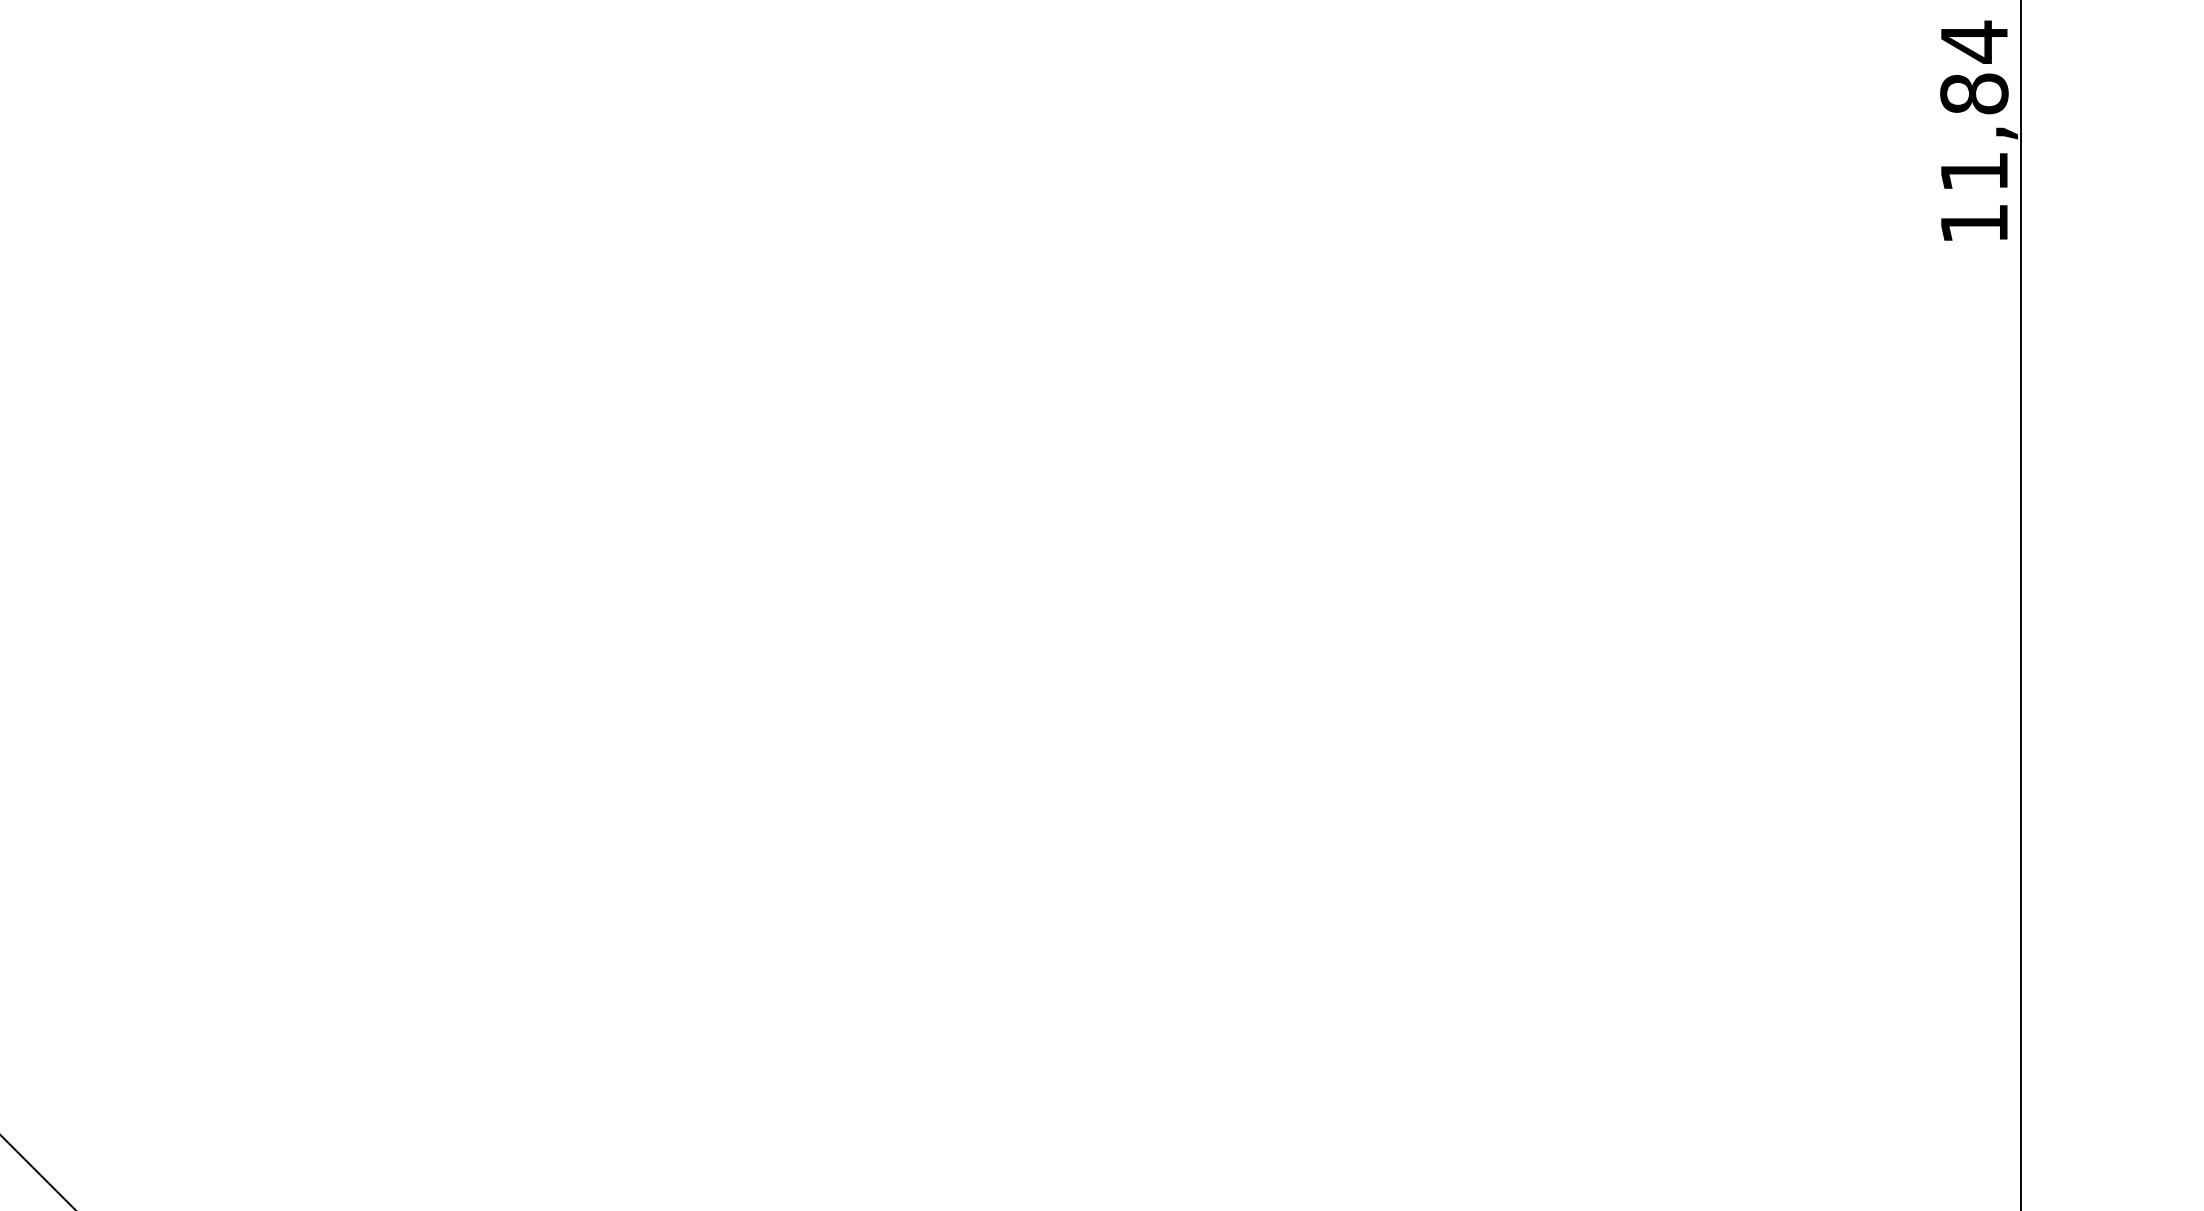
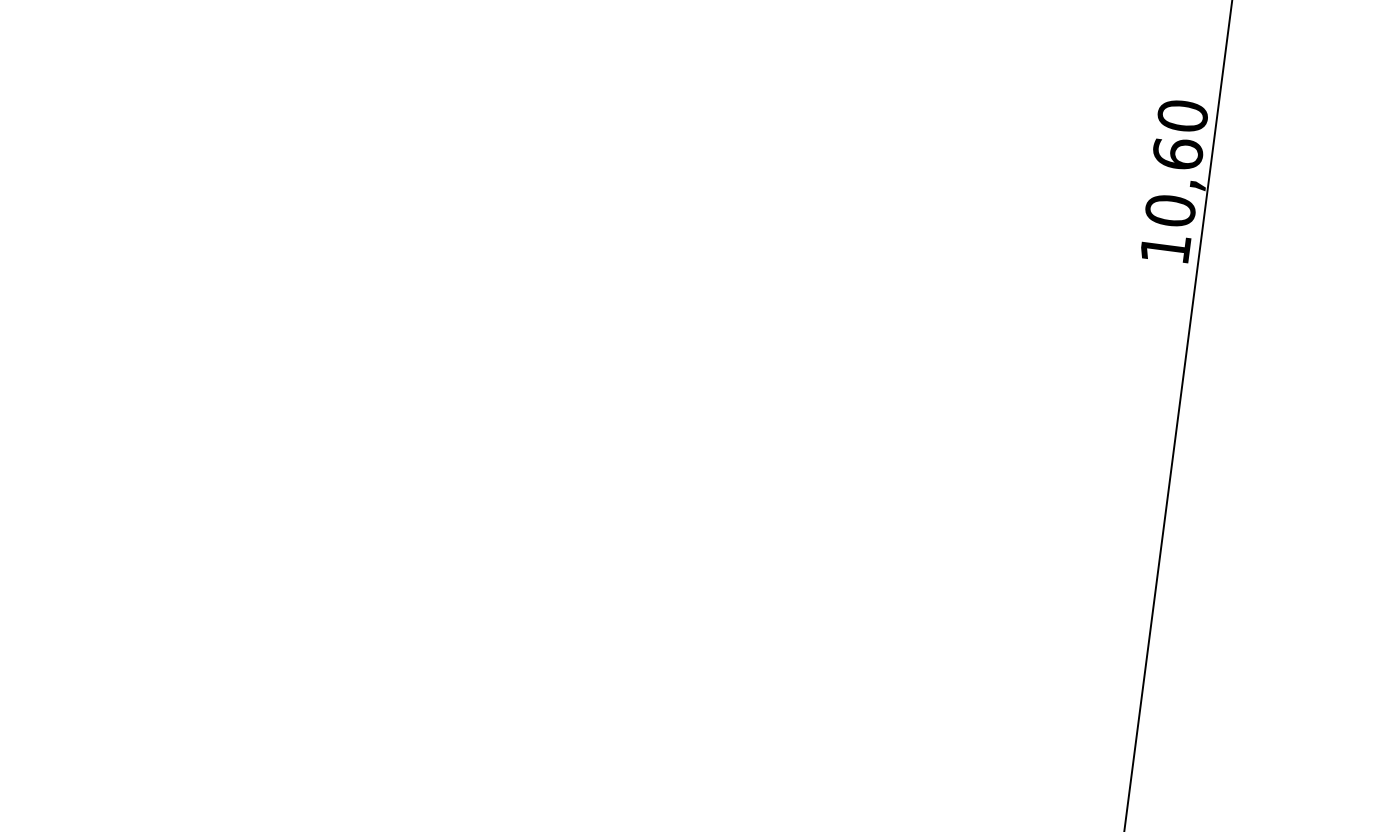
text: (1974, 106) -> (1176, 163), 11,84 -> 10,60

